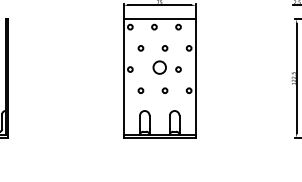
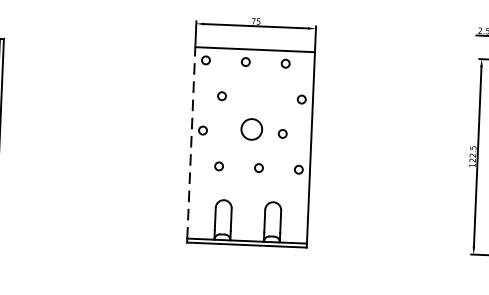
circle: (164, 48) -> (260, 98), removed
line: (123, 77) -> (191, 143), solid -> dashed

